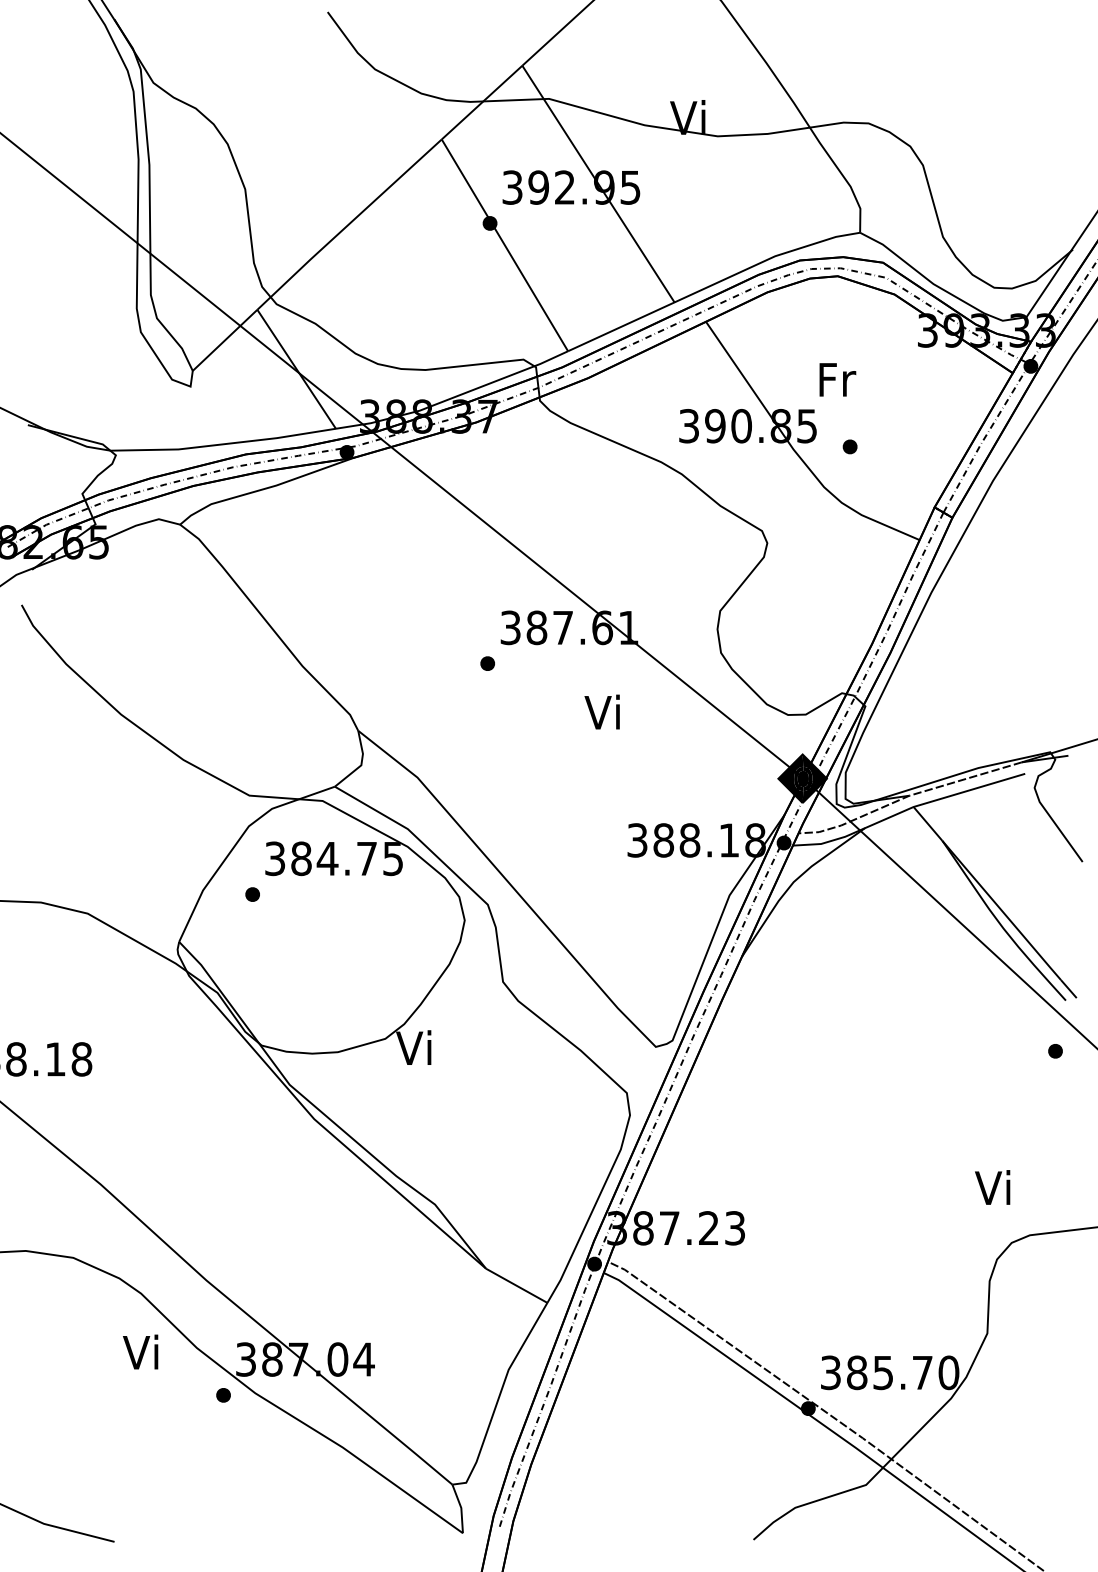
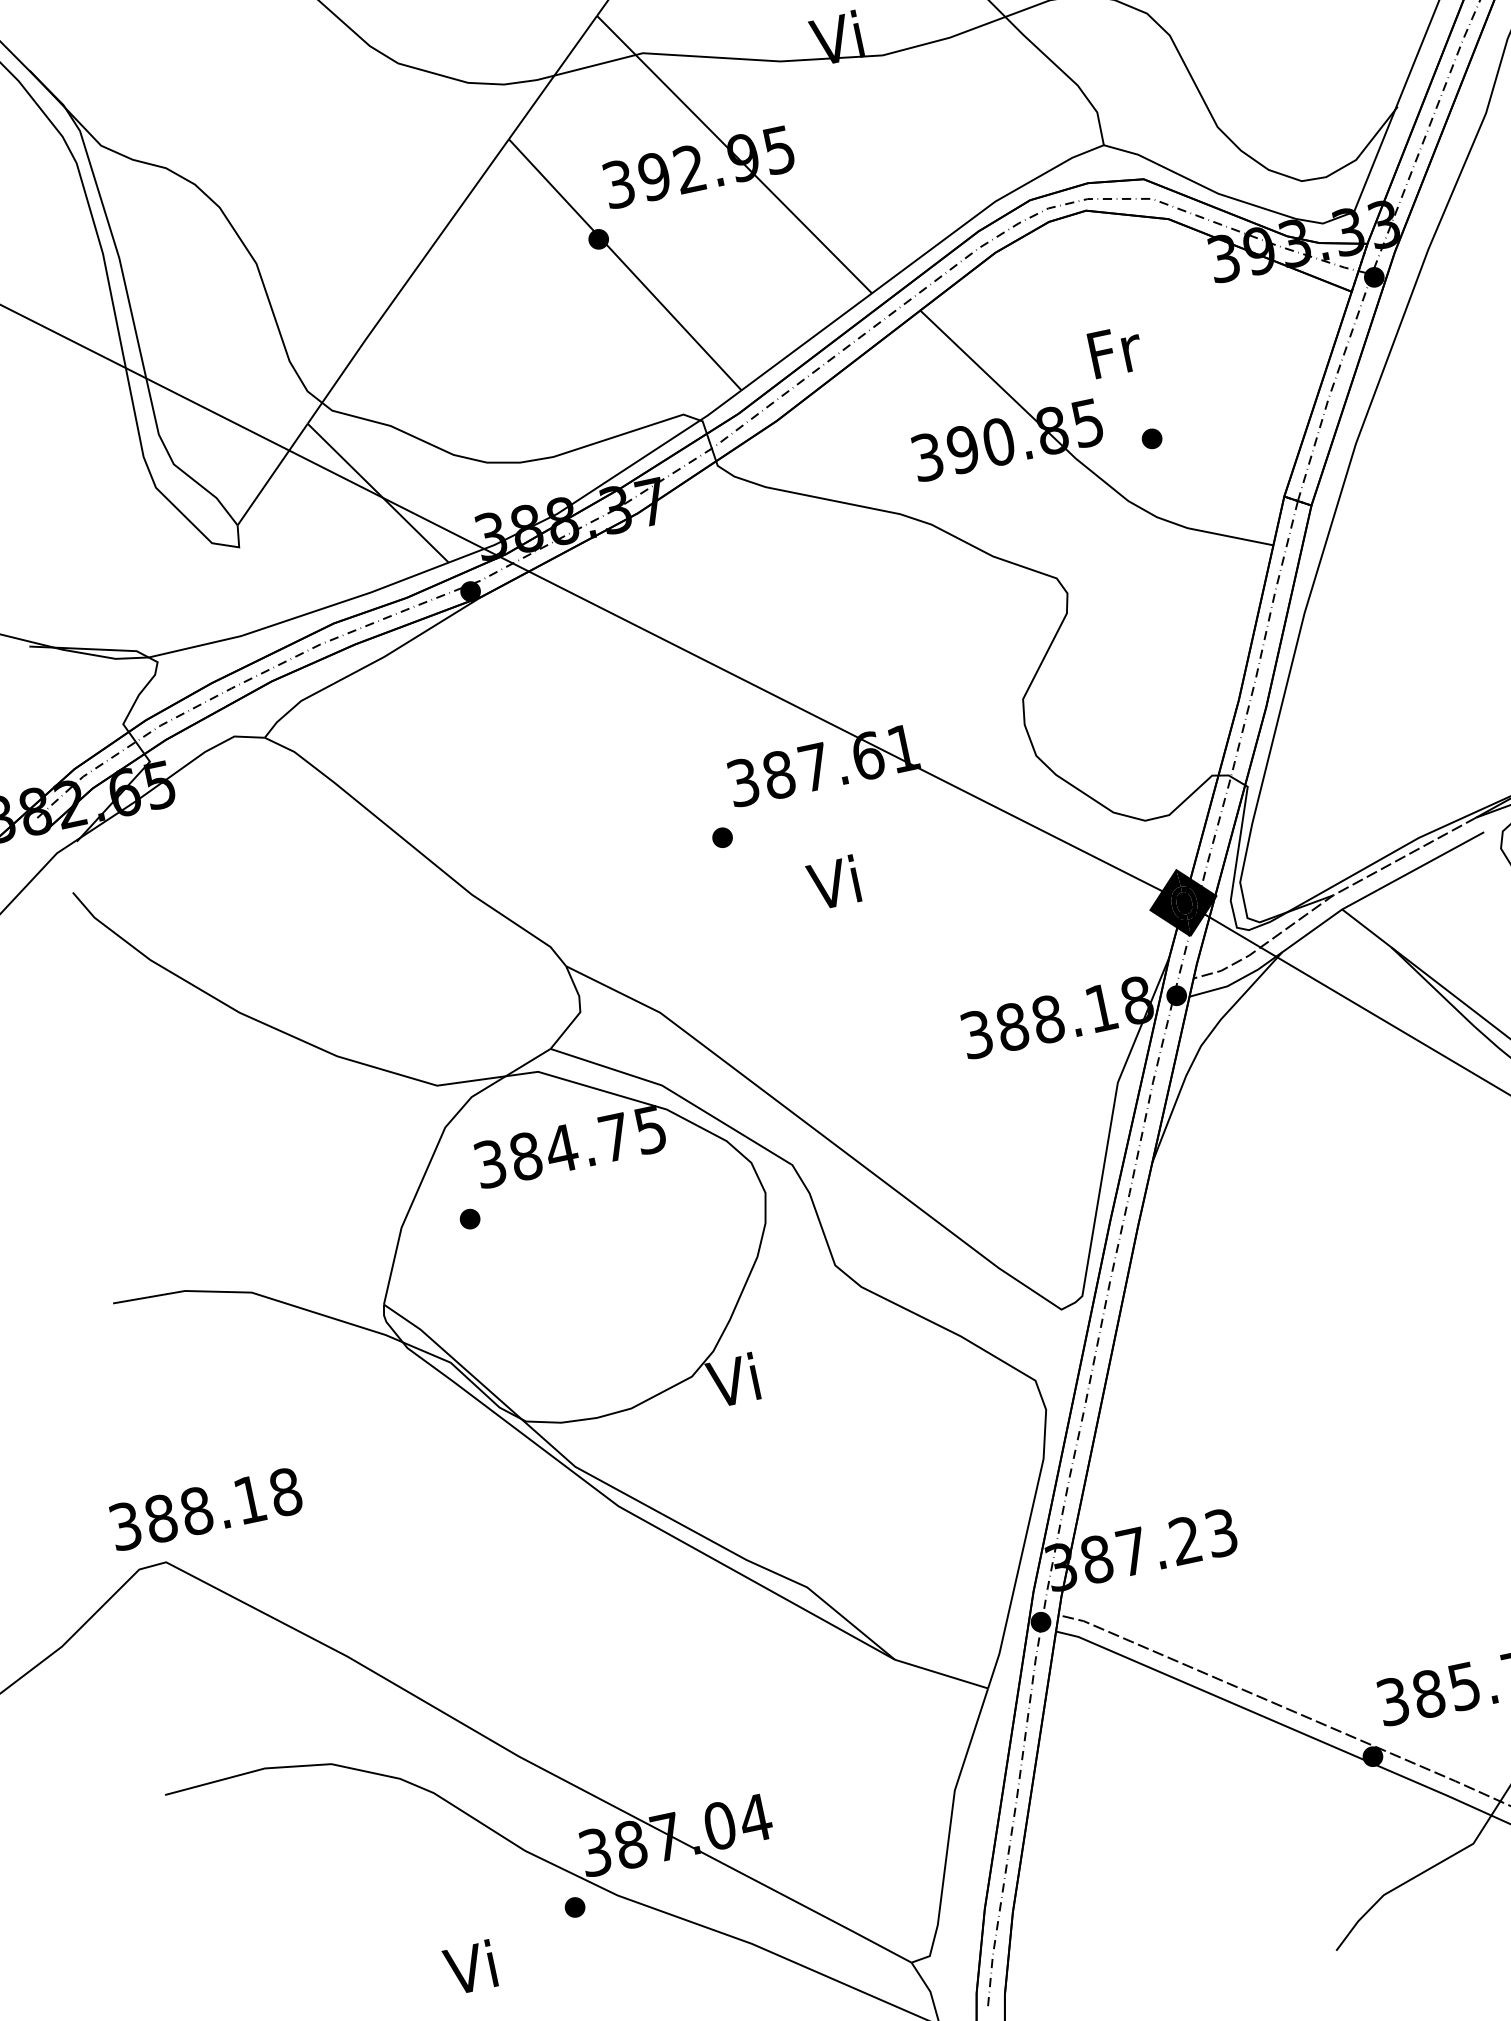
text: (601, 711) -> (832, 882), moved
text: (140, 1351) -> (469, 1966), moved

